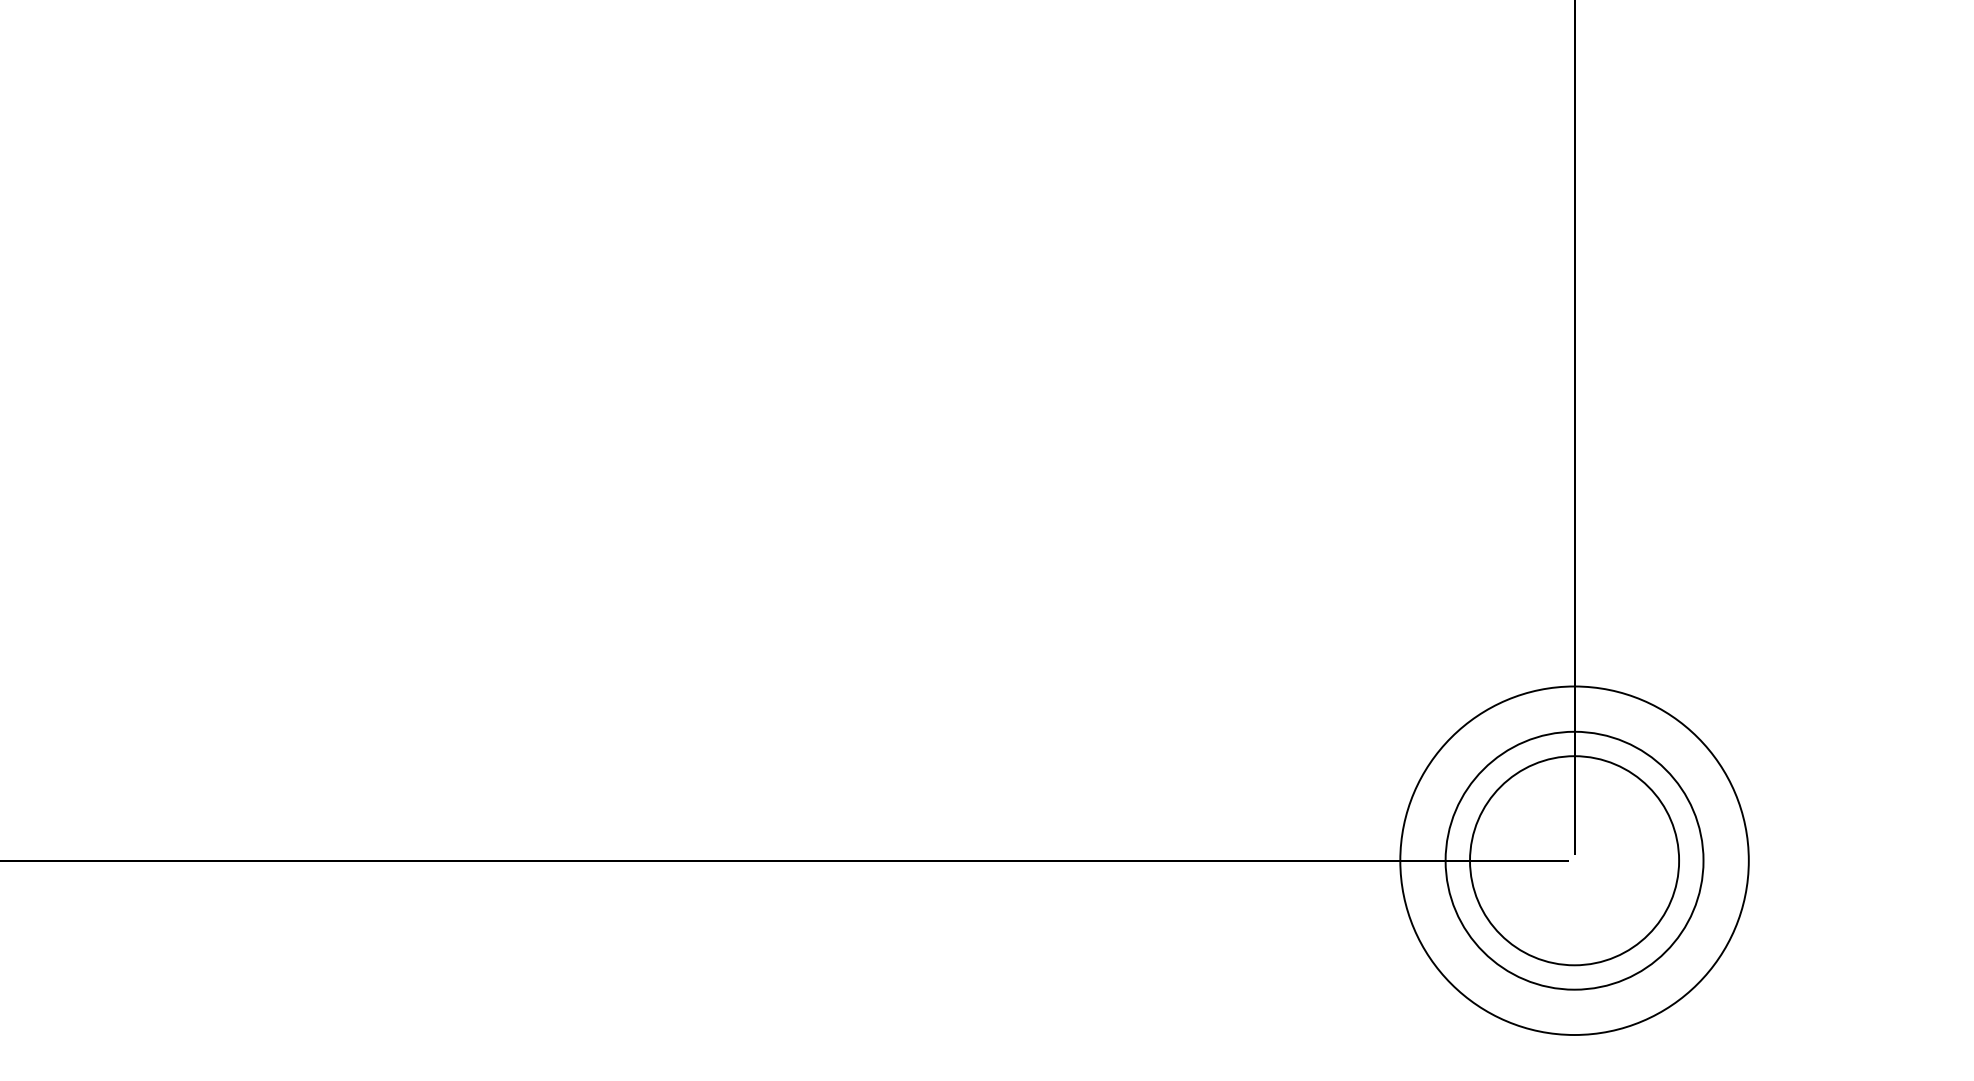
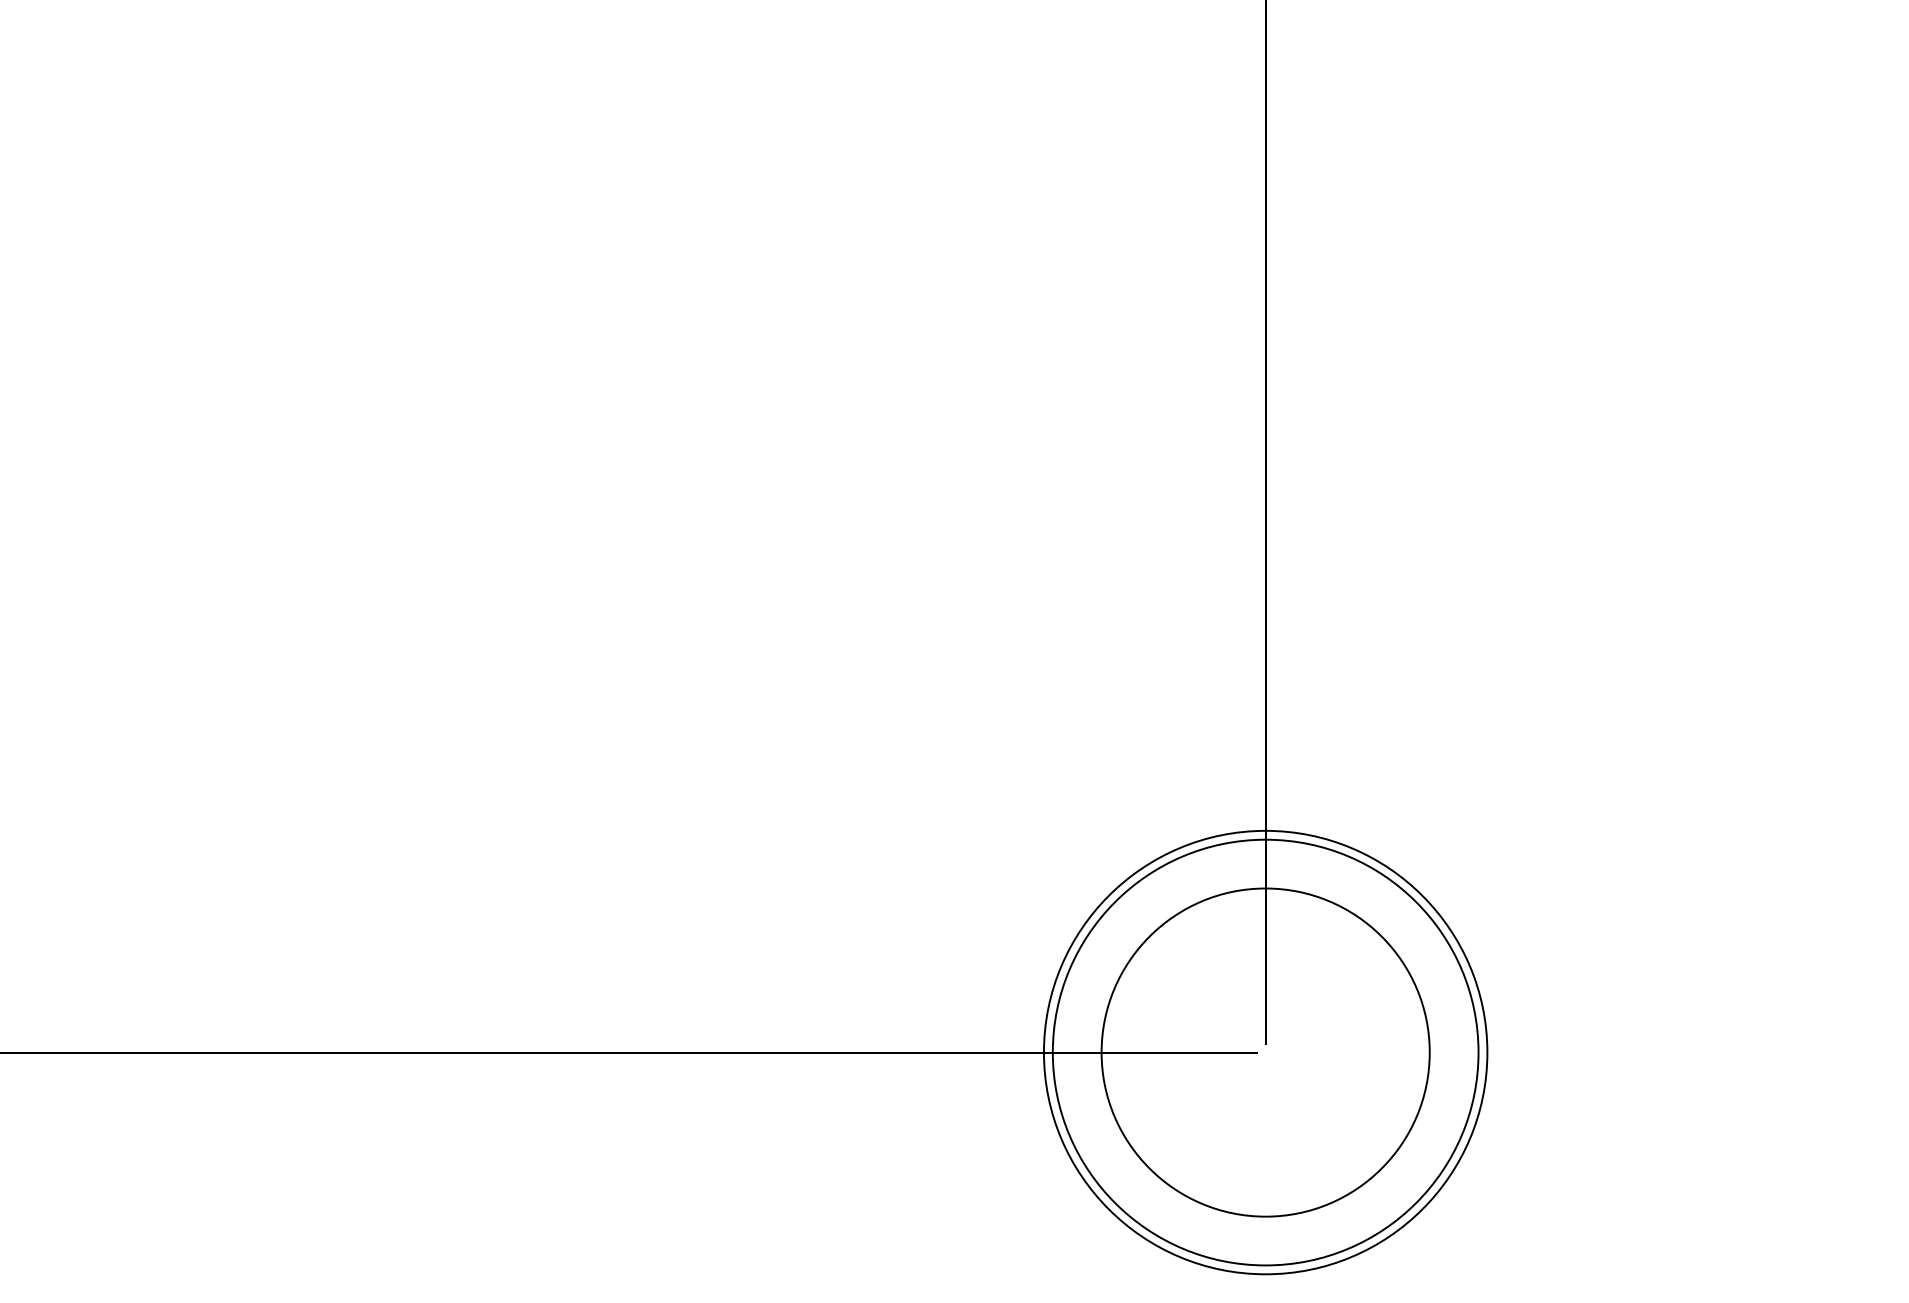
circle: (1574, 860) -> (1265, 1052), size x1.6

